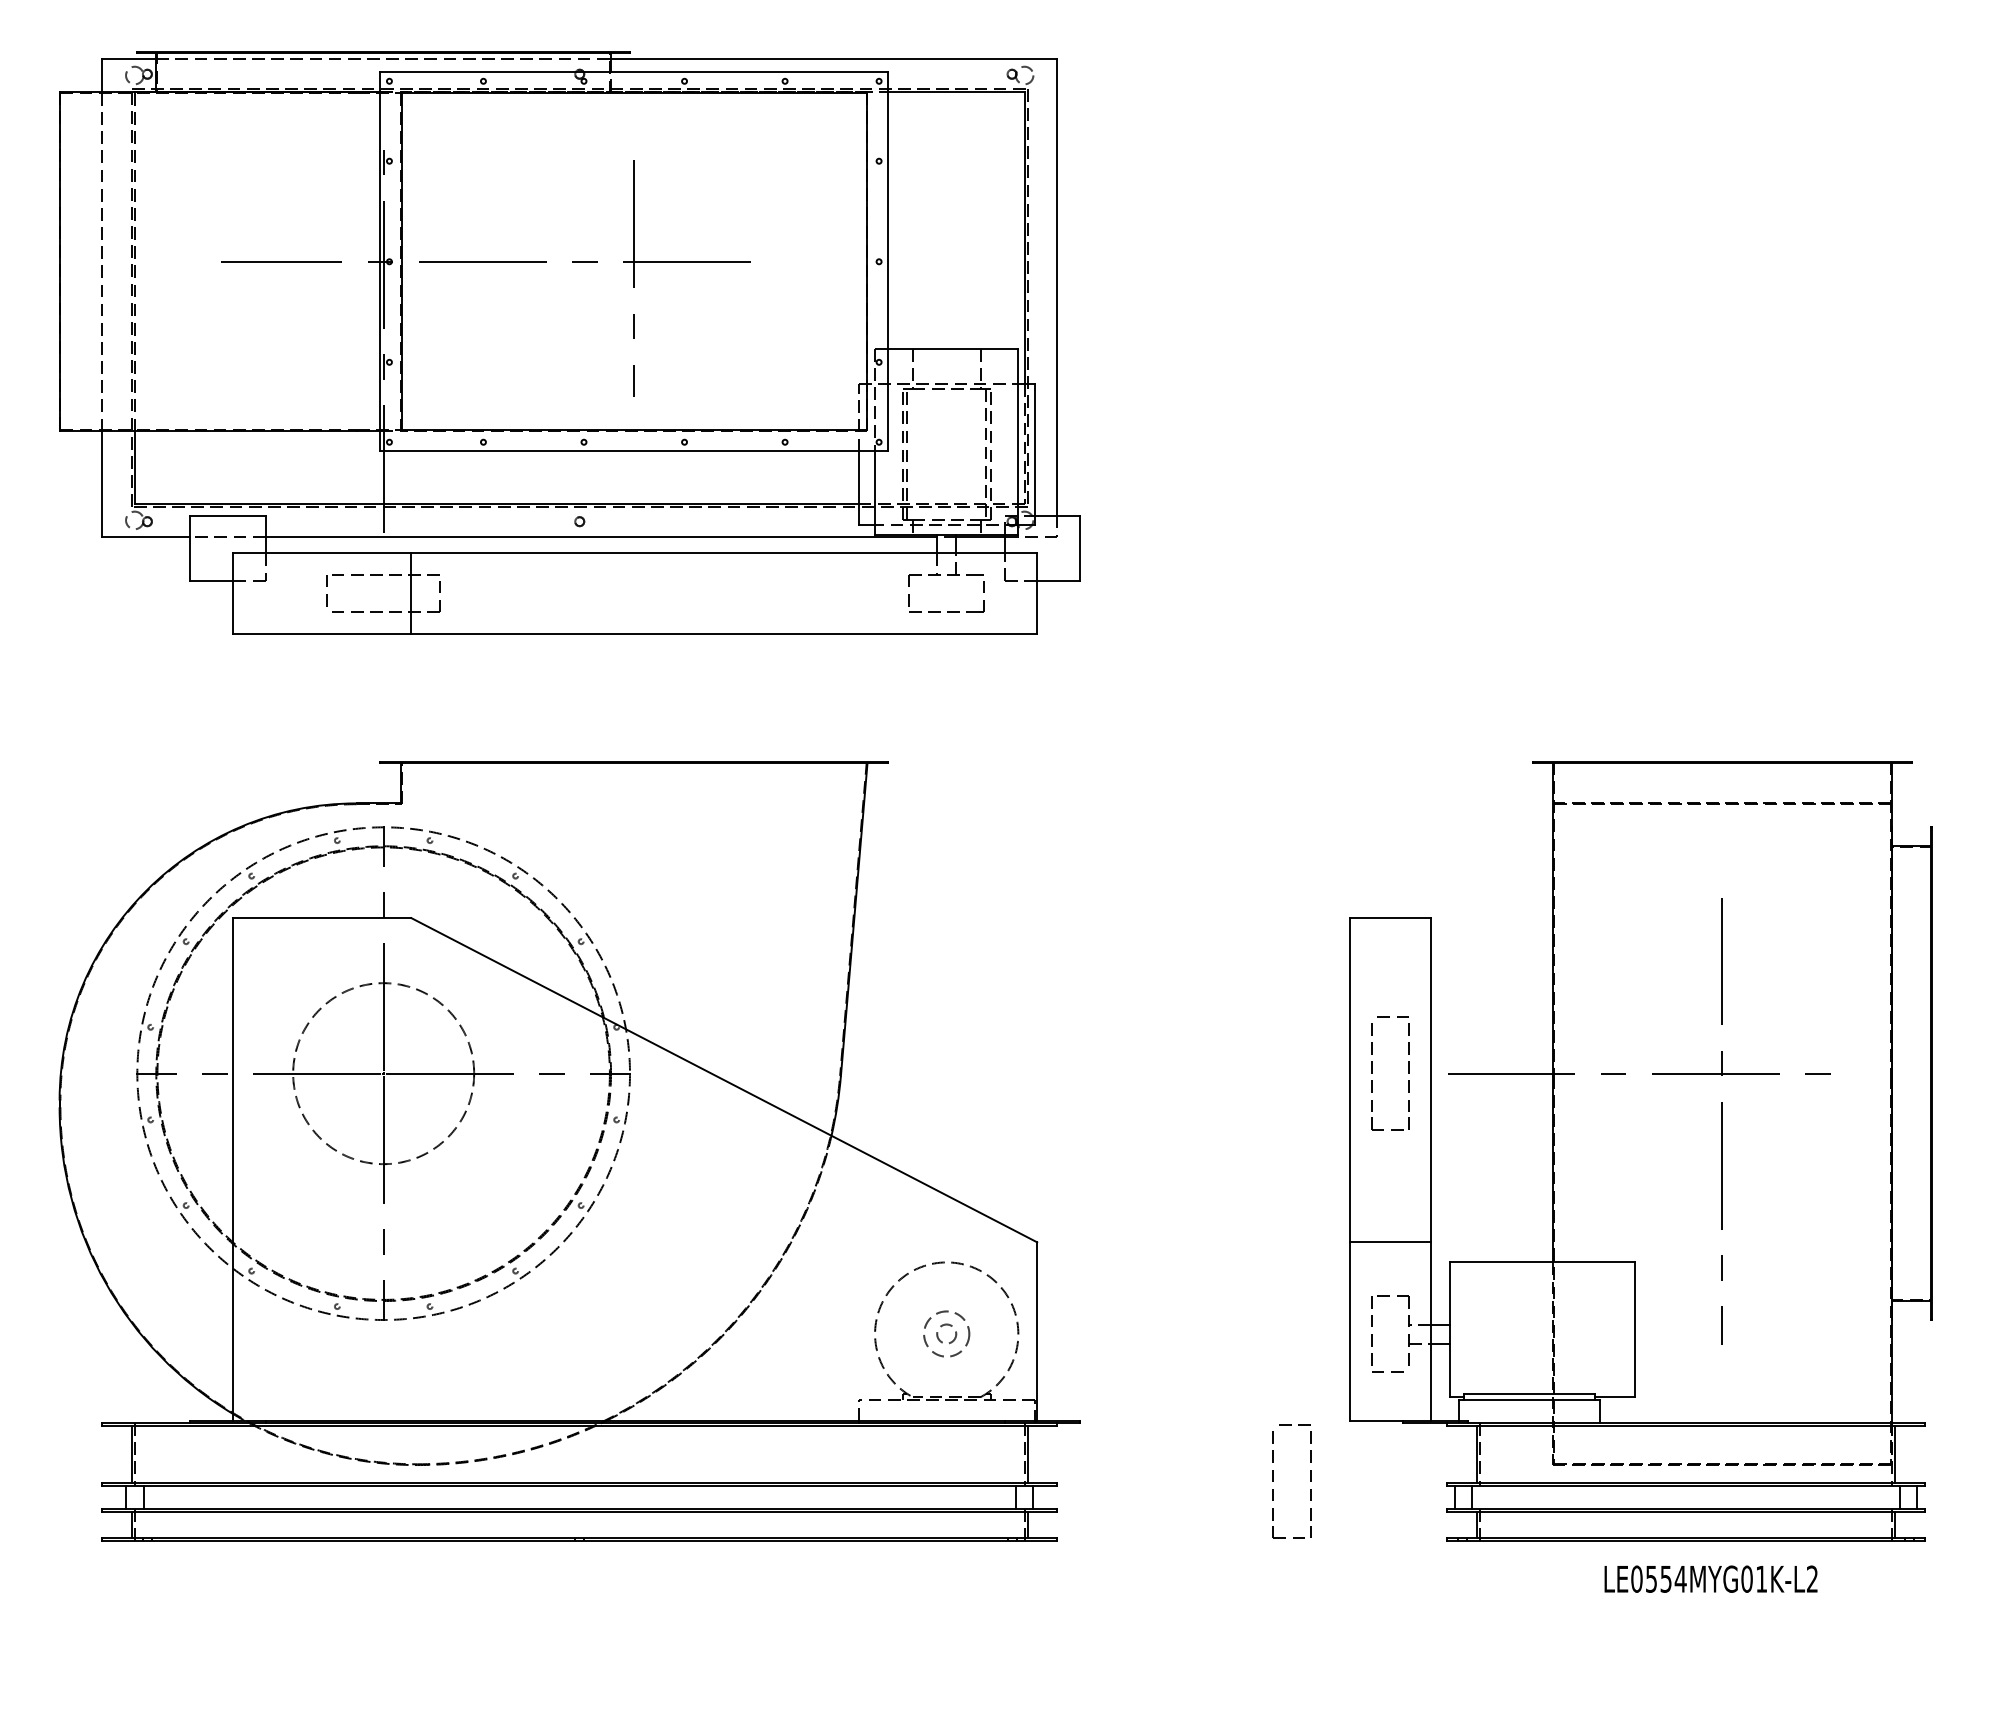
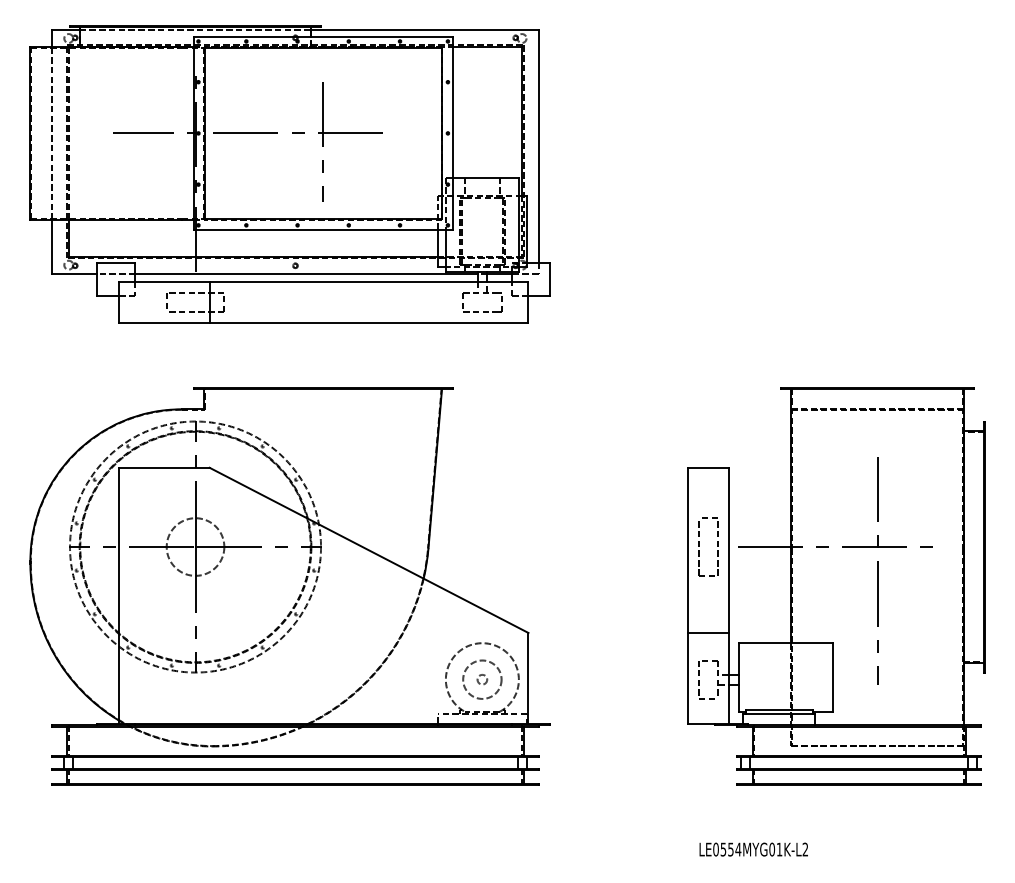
circle: (383, 1072) -> (195, 546), size x0.62
circle: (946, 1333) -> (482, 679), size x1.67
part: (1274, 1480) -> (649, 754), removed
text: (1710, 1578) -> (753, 849), moved

